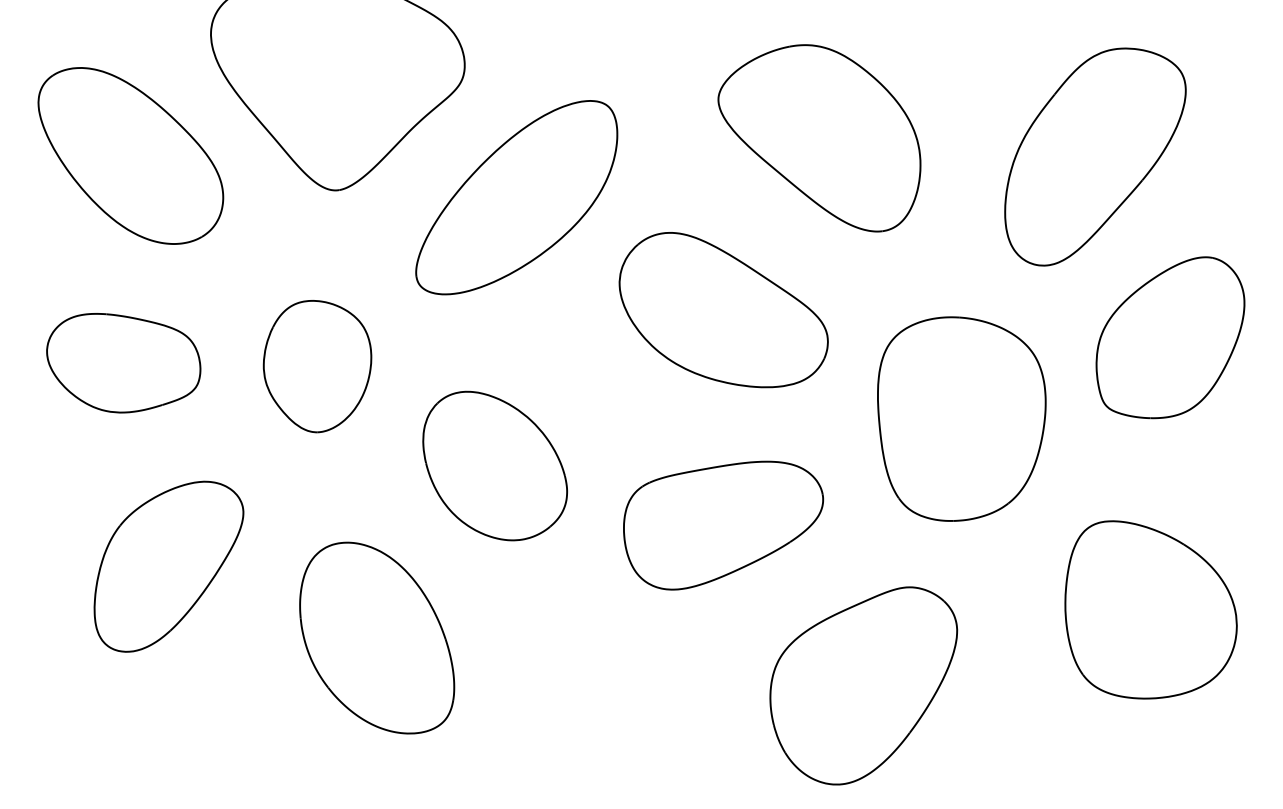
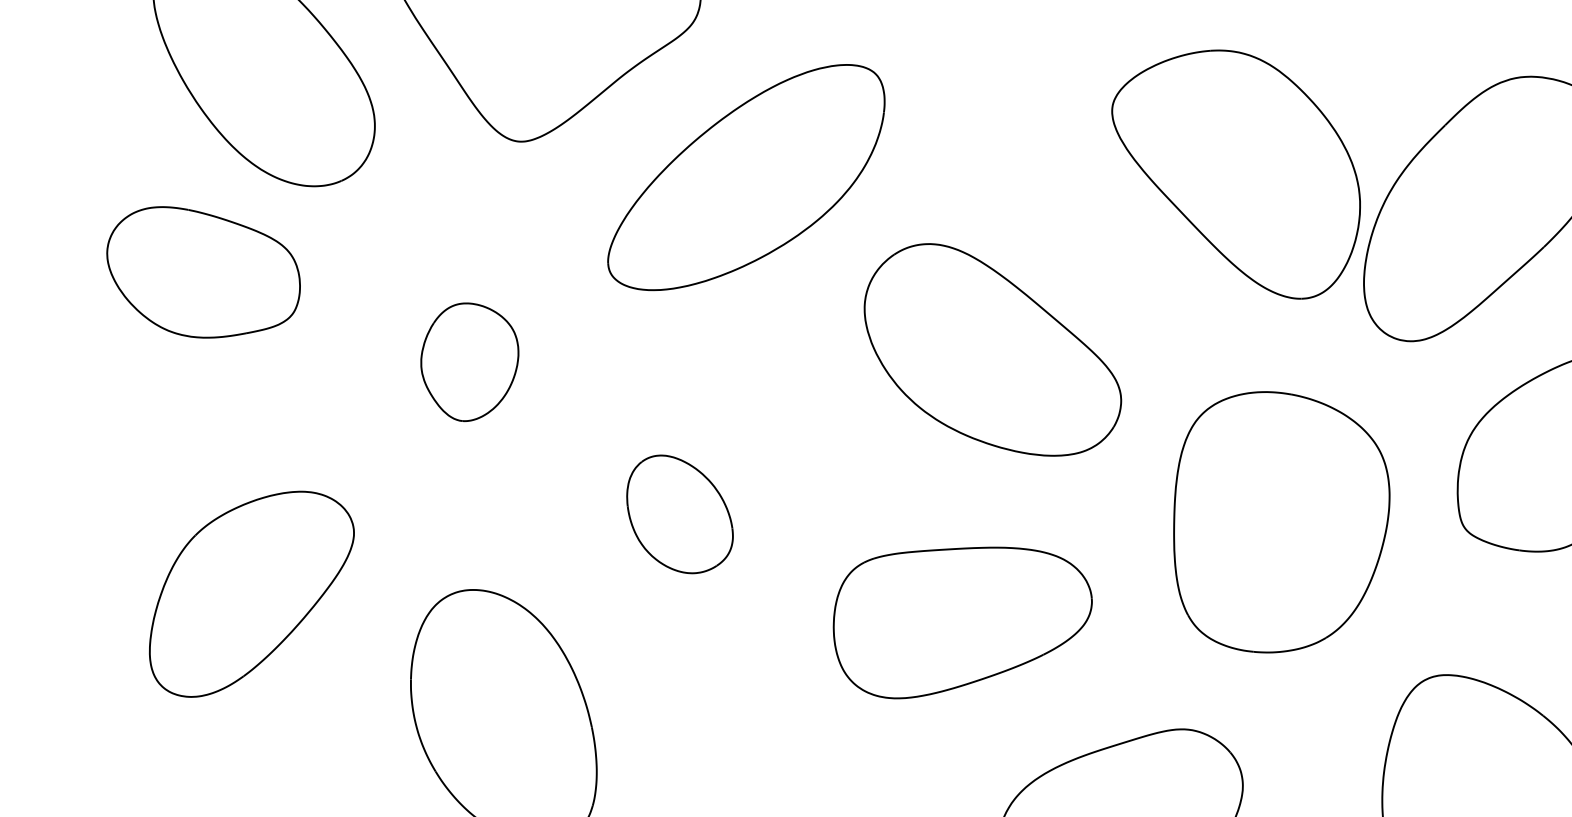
part: (819, 138) -> (1234, 171), moved
part: (123, 363) -> (202, 274), moved
part: (317, 366) -> (469, 362), size x0.7
part: (494, 465) -> (679, 514), size x0.6

